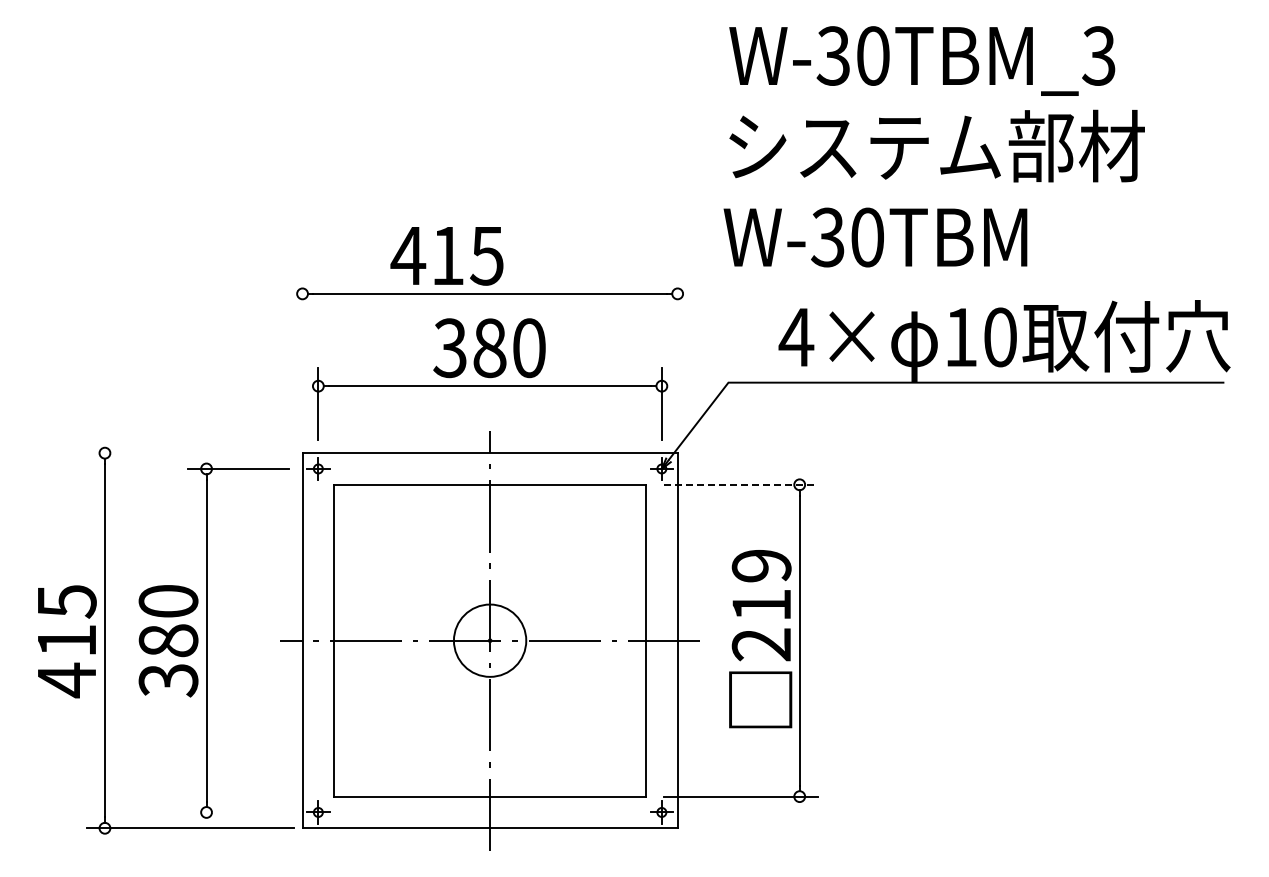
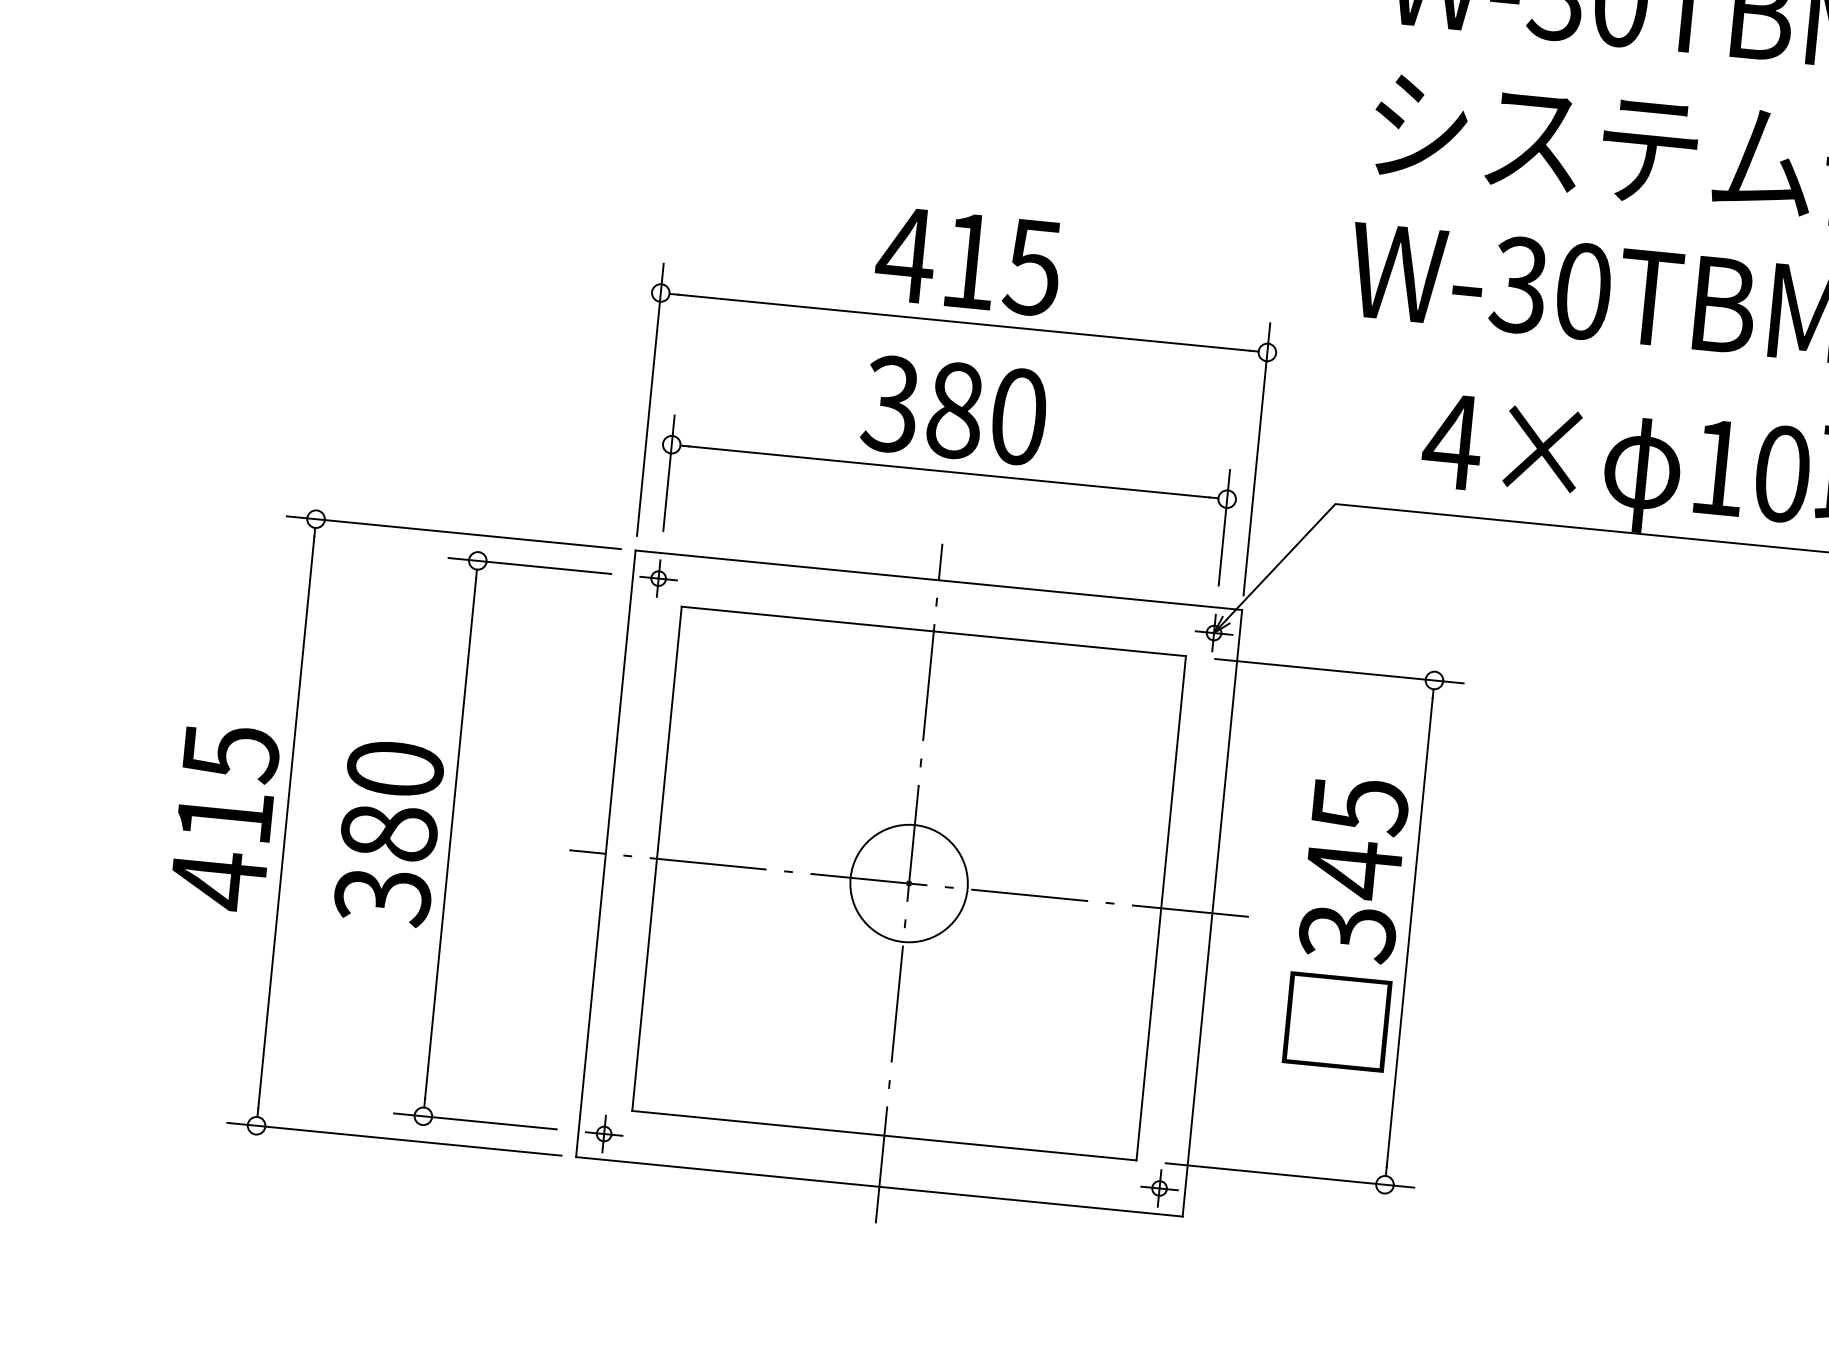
text: (446, 256) -> (967, 262), moved
line: (302, 359) -> (650, 399), added
line: (677, 359) -> (1256, 458), added
line: (189, 453) -> (452, 533), added
line: (740, 484) -> (1338, 670), dashed -> solid
text: (761, 605) -> (1353, 869), 219 -> 345
line: (238, 812) -> (475, 1121), added

